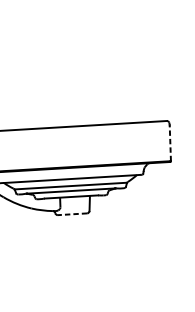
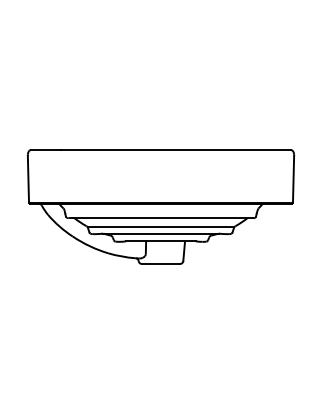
line: (170, 142) -> (293, 178), dashed -> solid
line: (72, 213) -> (160, 263), dashed -> solid

